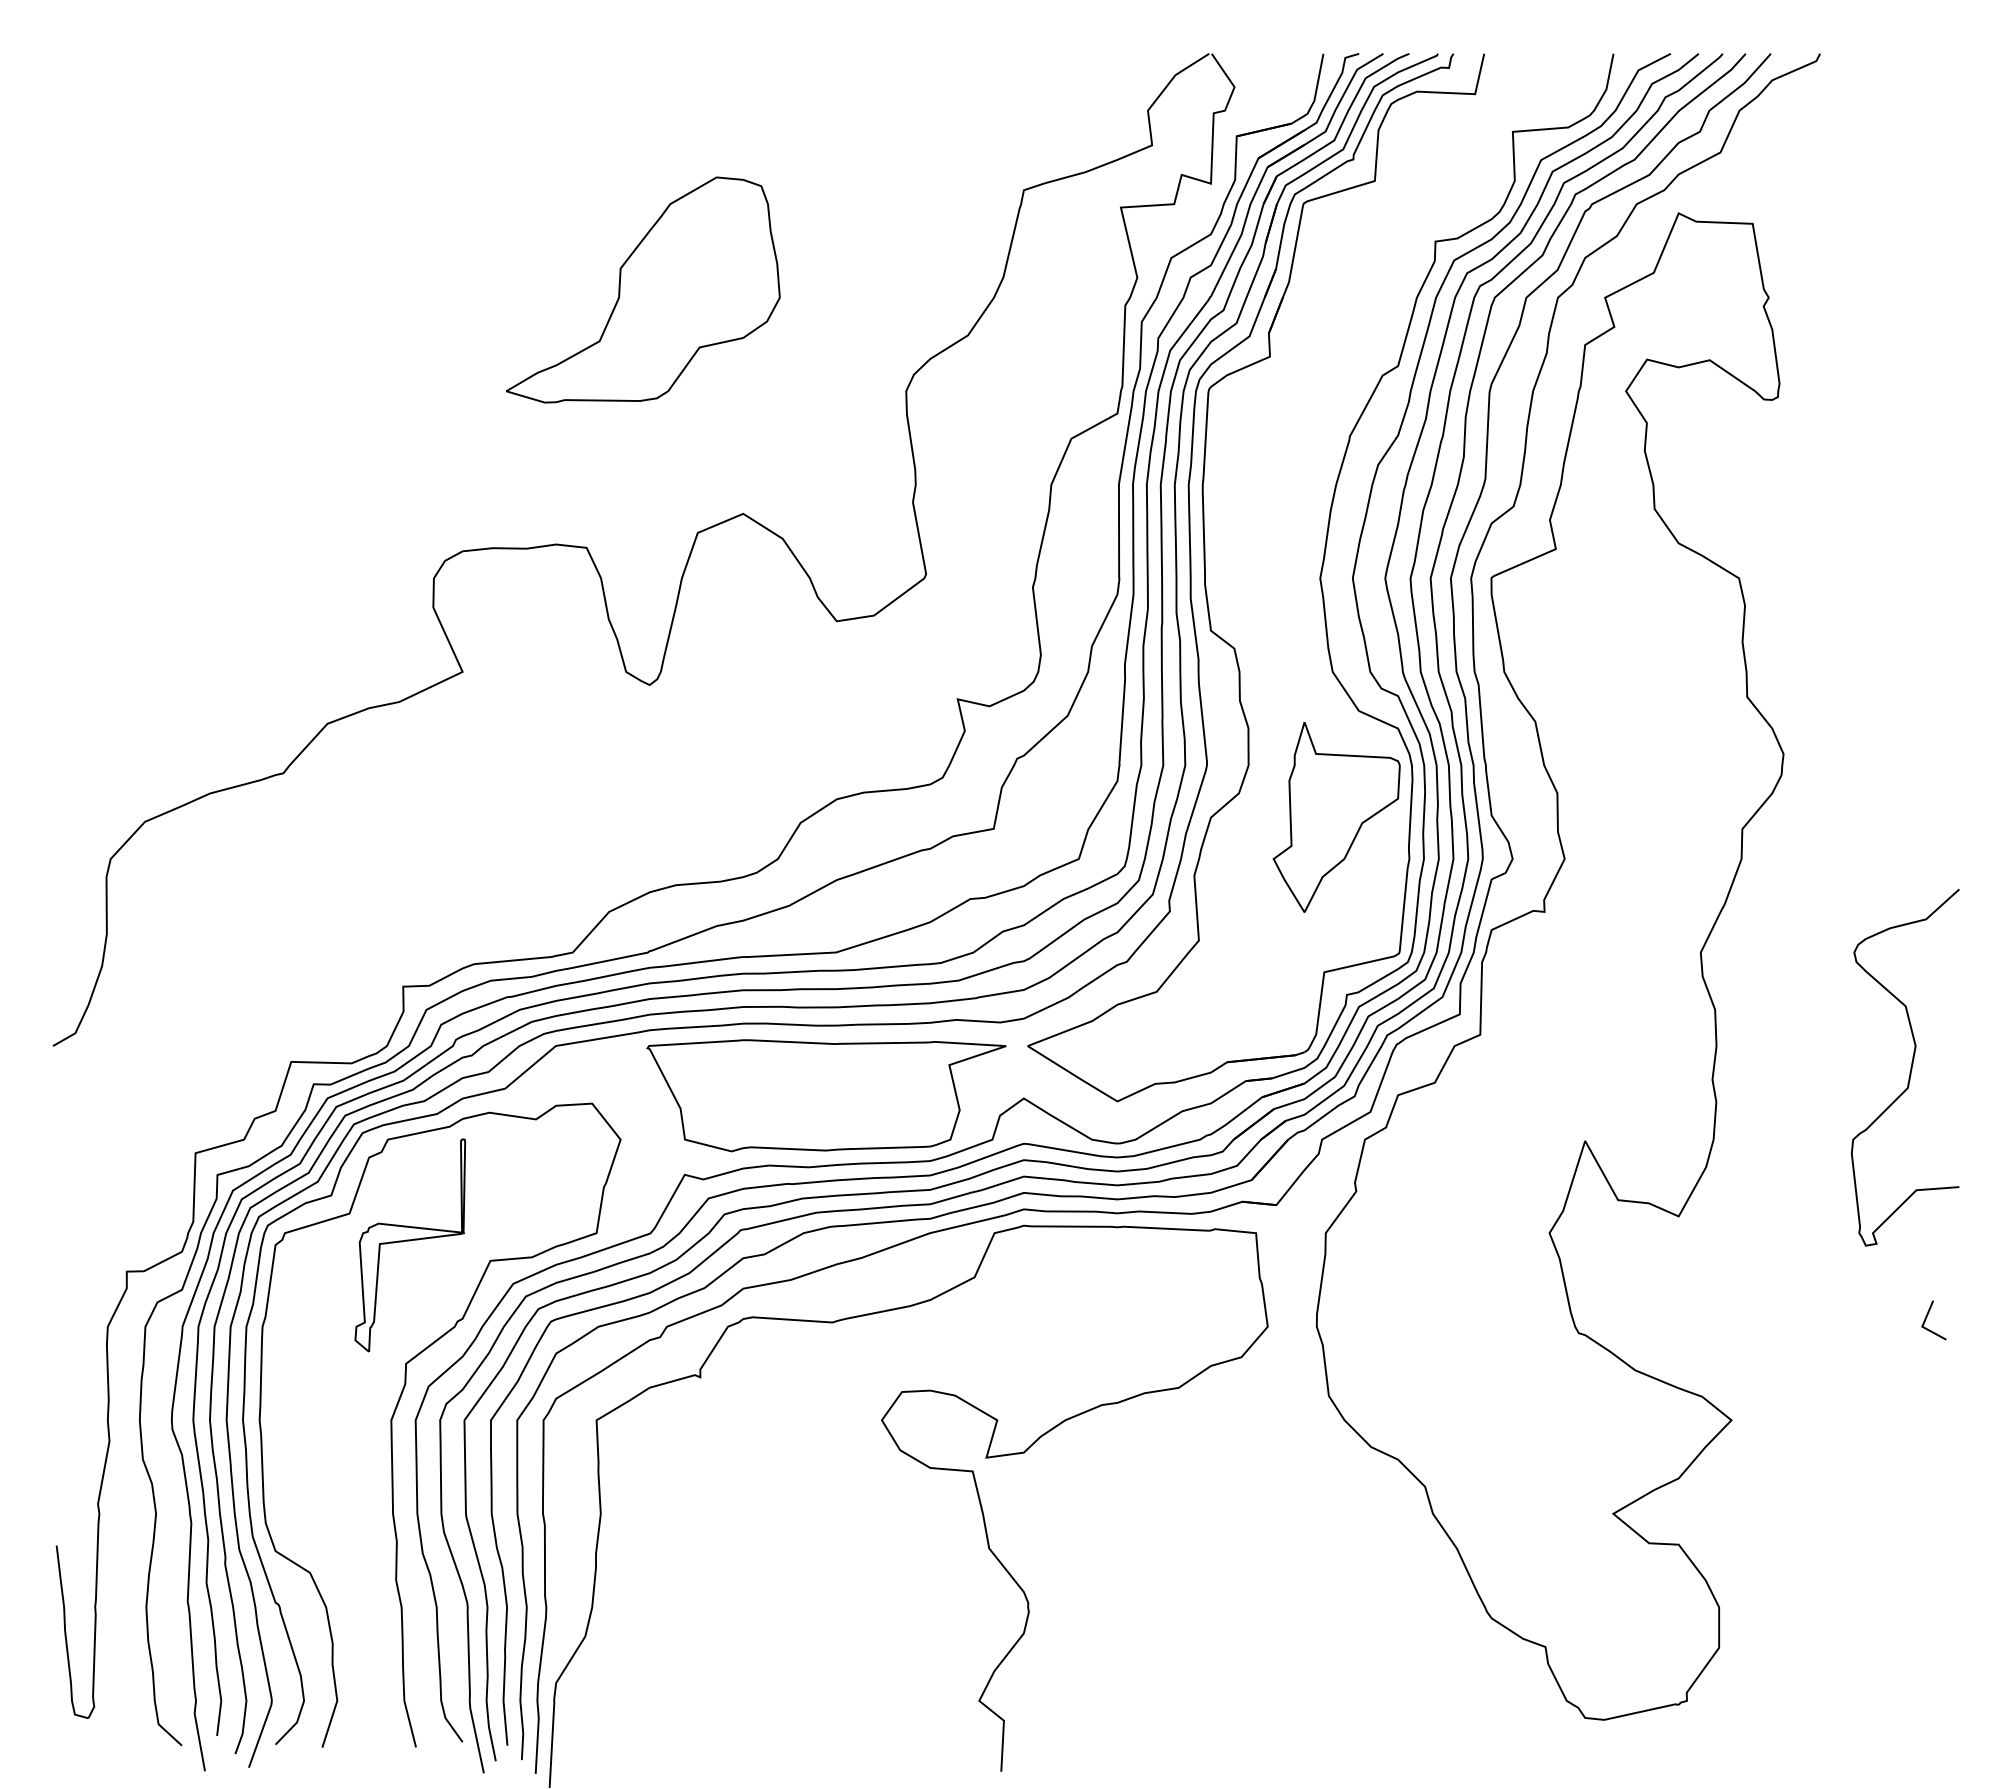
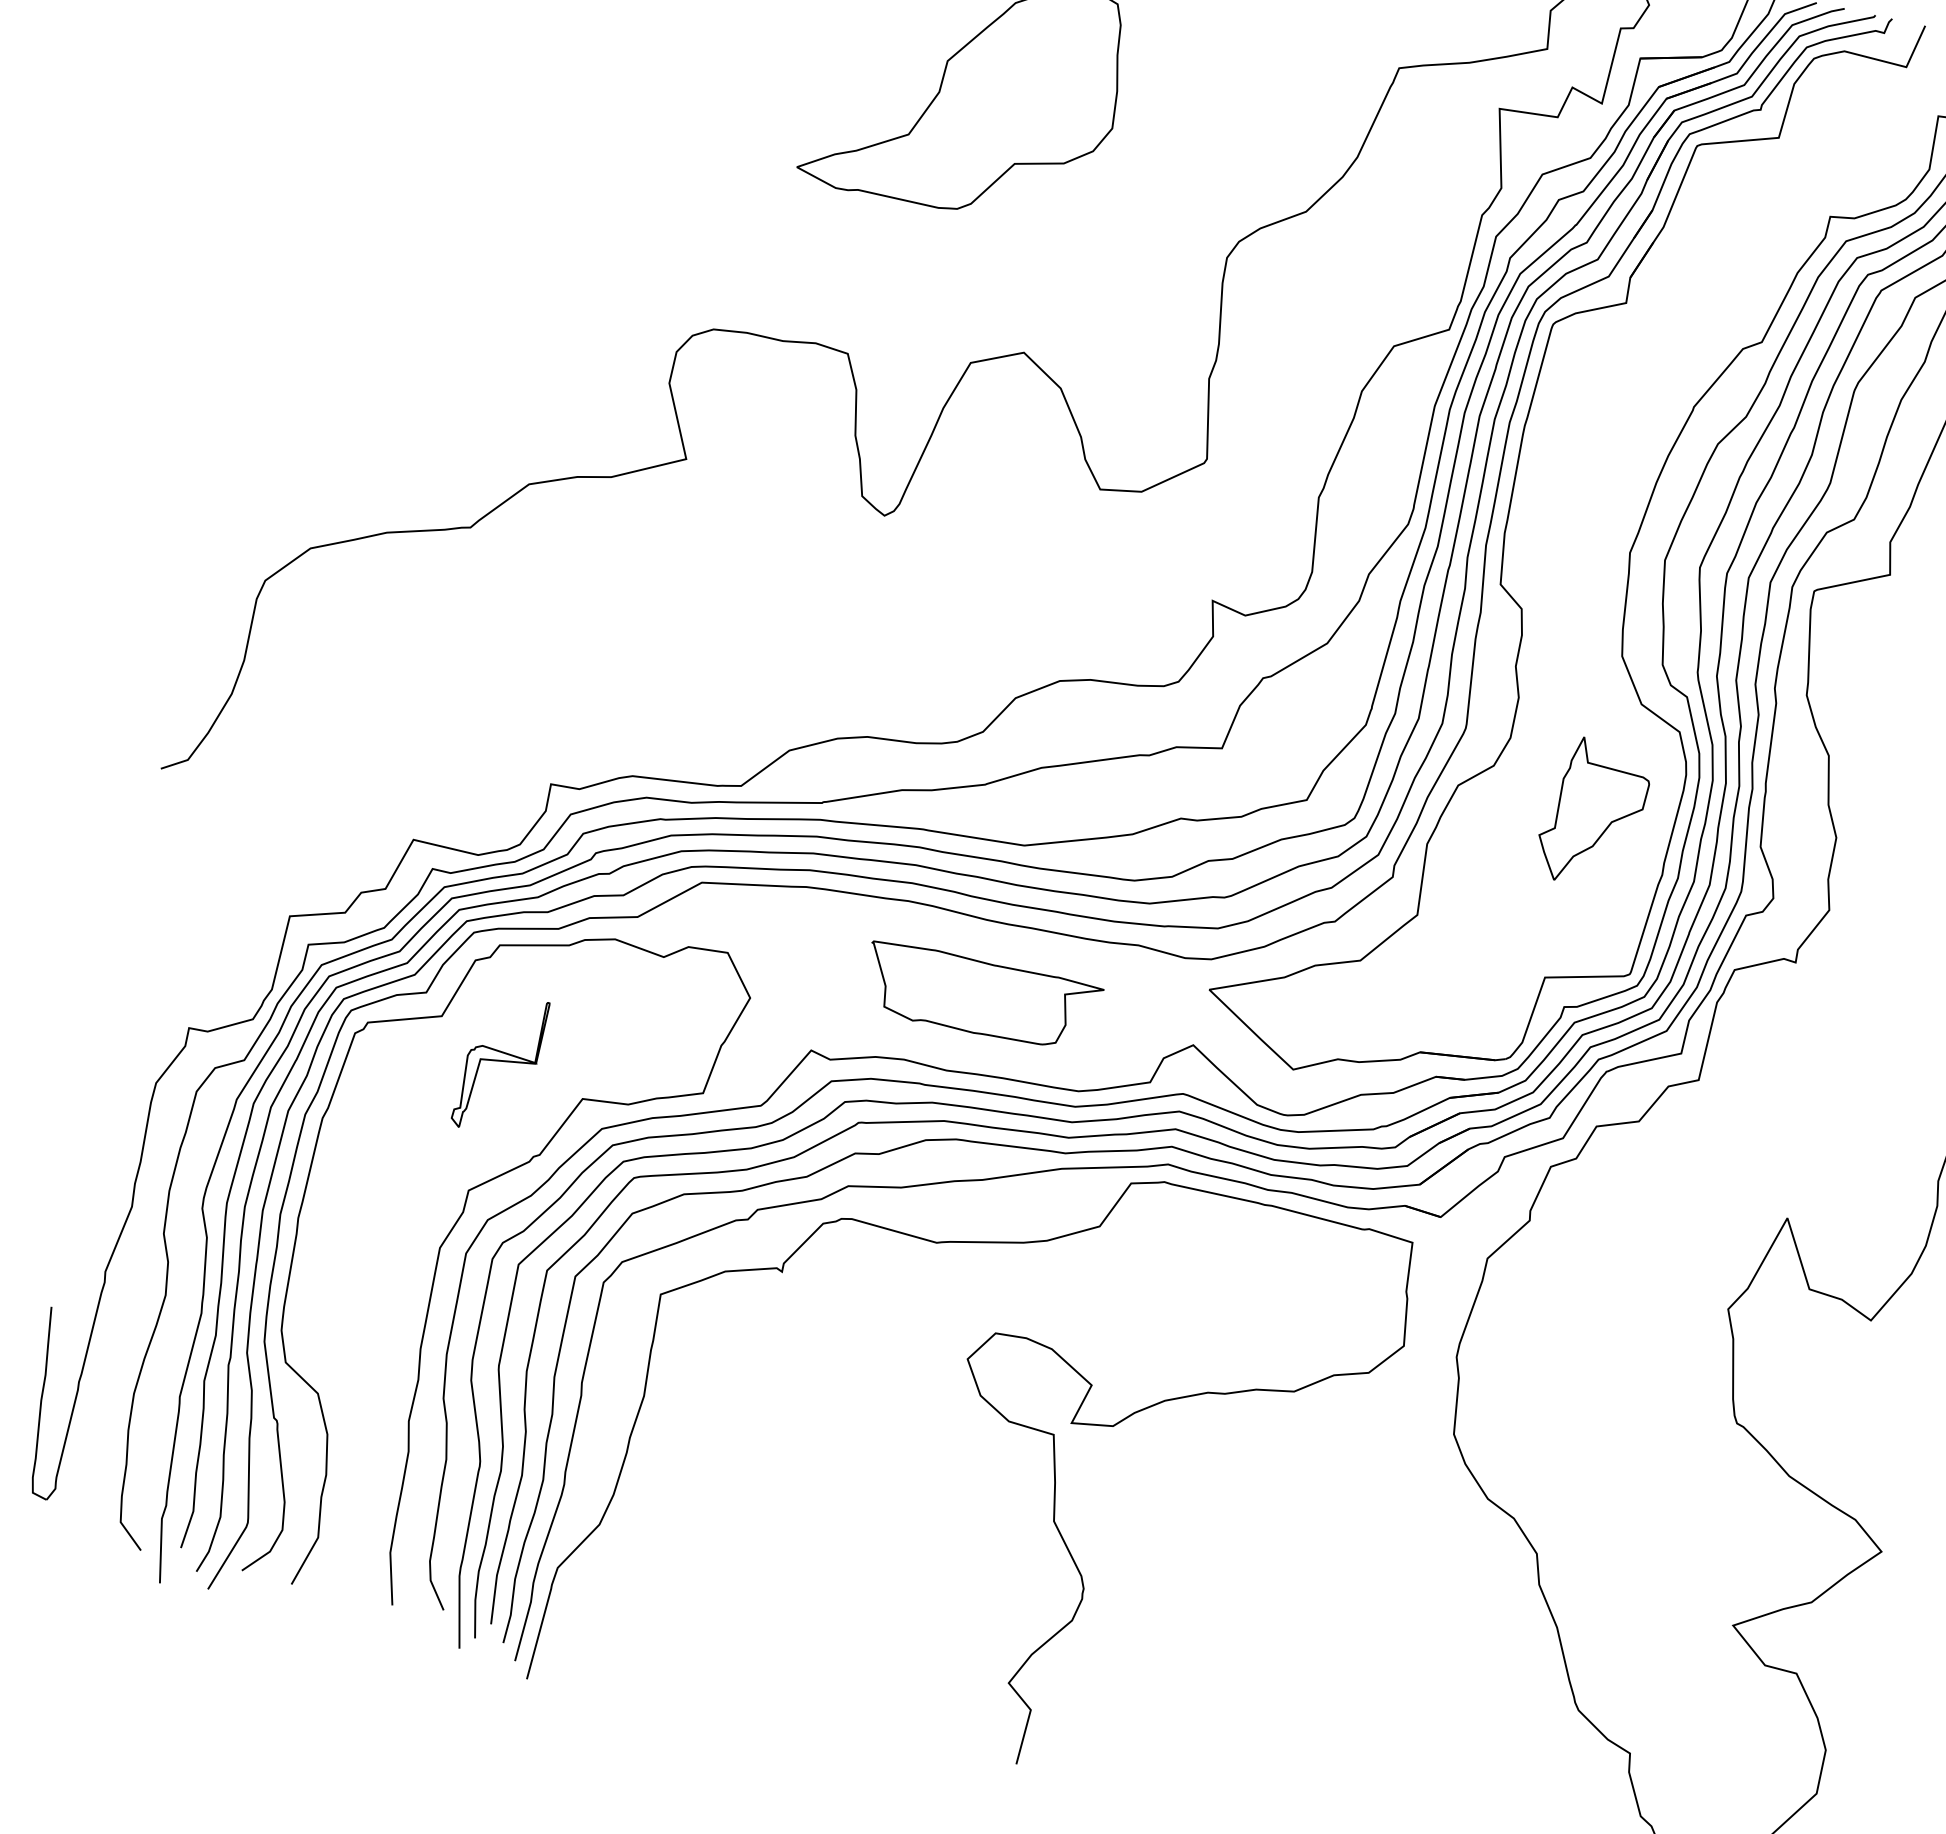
part: (1336, 817) -> (1593, 813), size x0.7
part: (826, 1095) -> (981, 997), size x0.6
part: (410, 1245) -> (500, 1064), size x0.6

